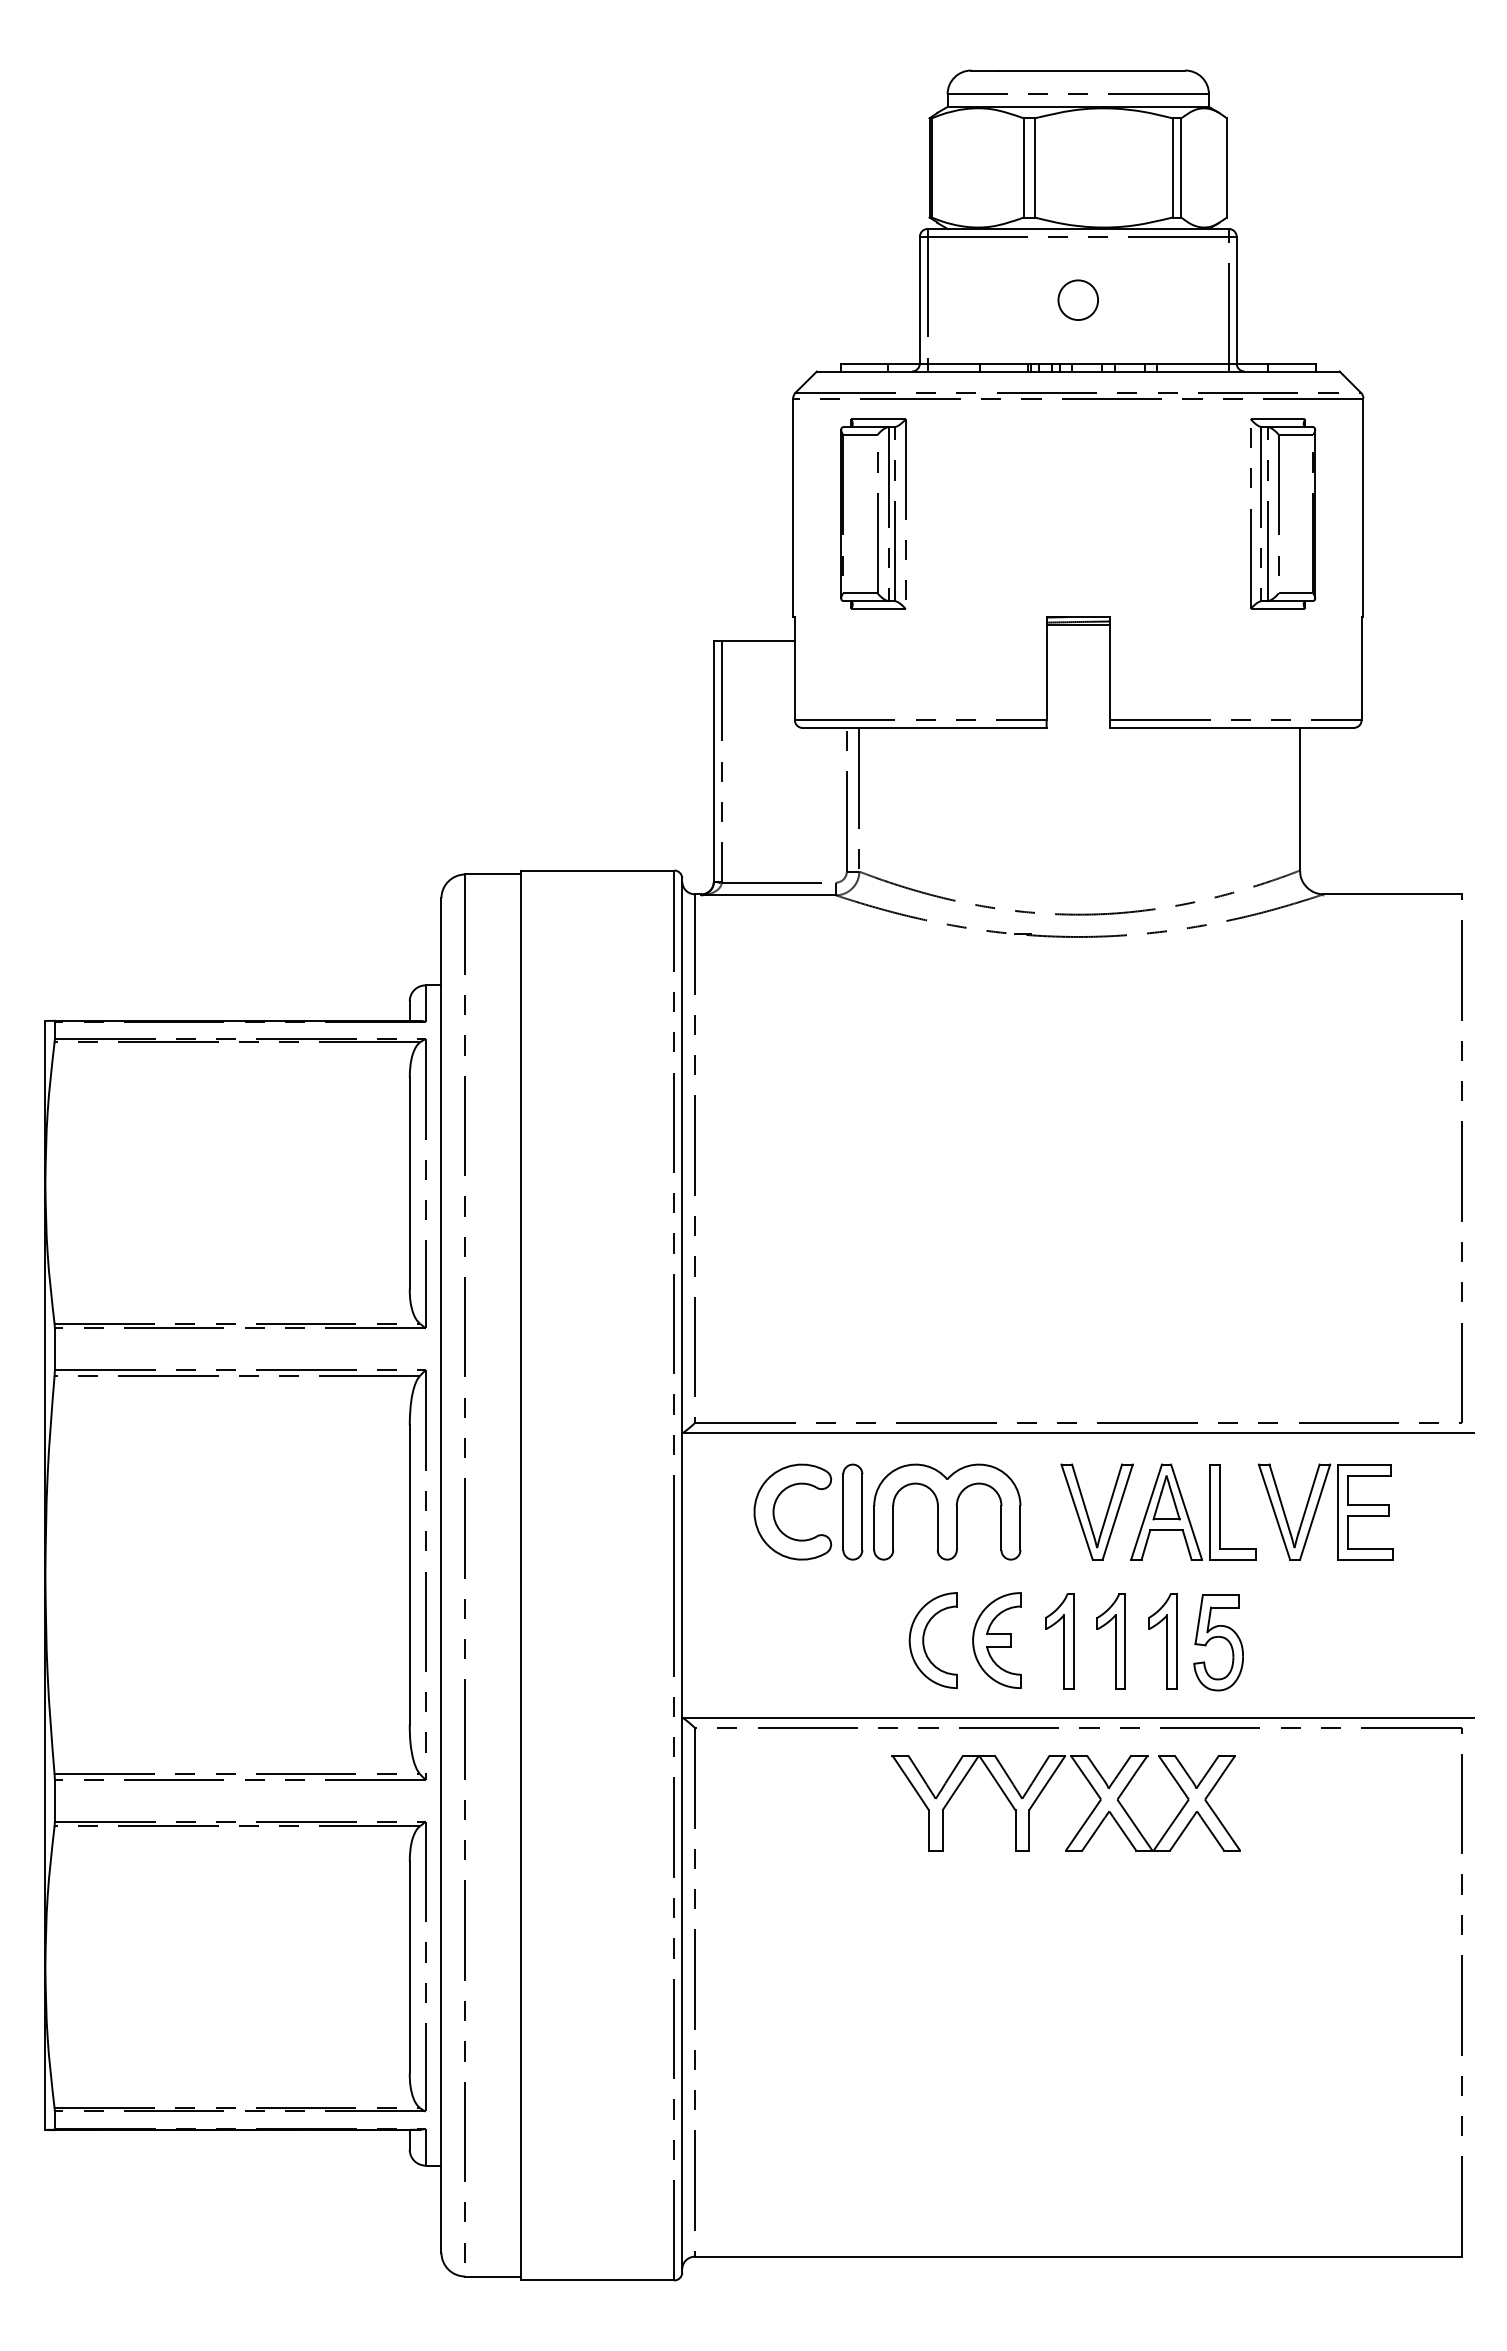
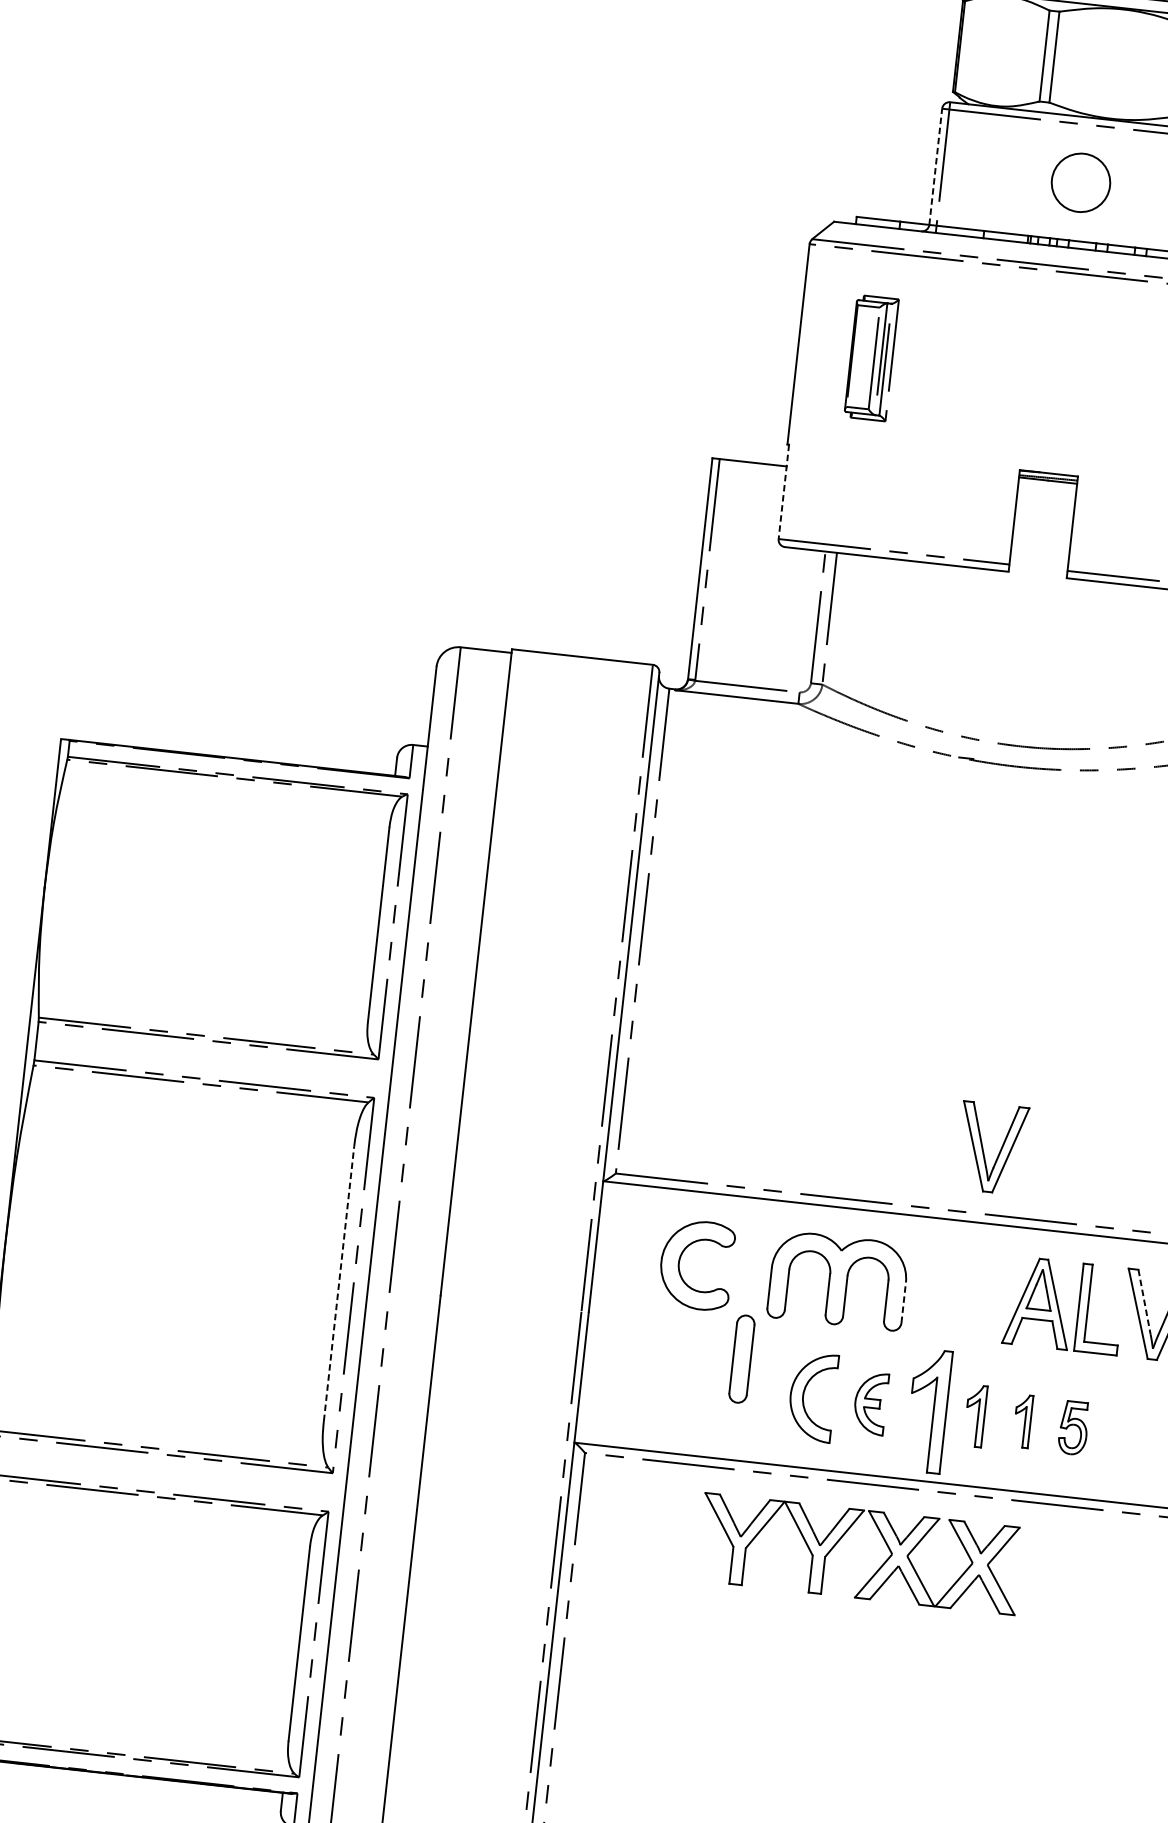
line: (919, 299) -> (935, 166), solid -> dashed
circle: (1078, 300) -> (1081, 183), size x1.6
part: (873, 513) -> (871, 357), size x0.7
line: (794, 669) -> (783, 492), solid -> dashed
line: (1279, 1498) -> (1144, 1301), solid -> dashed
part: (852, 1511) -> (741, 1358), moved
part: (1088, 1514) -> (983, 1149), moved
line: (1020, 1527) -> (903, 1302), solid -> dashed
line: (409, 1575) -> (338, 1284), solid -> dashed
part: (996, 1640) -> (870, 1403), size x0.7
part: (1059, 1641) -> (928, 1410), size x1.4
part: (1110, 1641) -> (974, 1415), size x0.7
part: (1162, 1641) -> (1022, 1421), size x0.6
part: (1218, 1642) -> (1073, 1427), size x0.6
part: (1043, 1790) -> (840, 1540), moved

